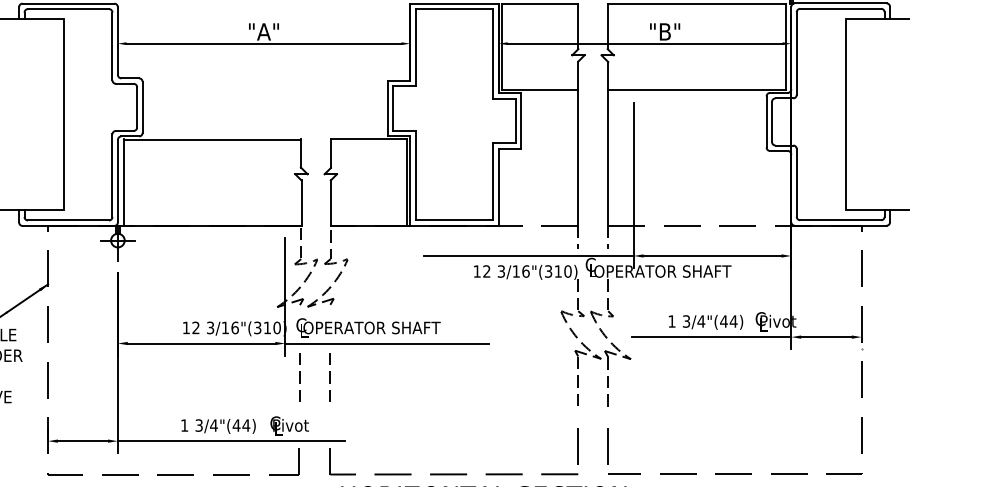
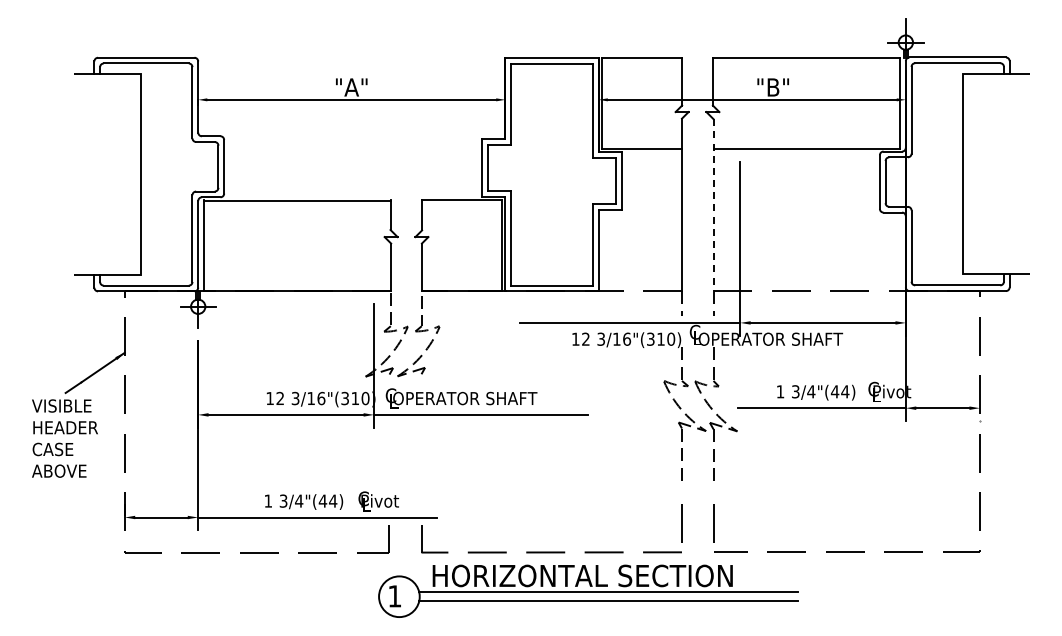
line: (608, 144) -> (713, 205), solid -> dashed
line: (299, 377) -> (389, 450), removed
line: (330, 377) -> (421, 450), removed

